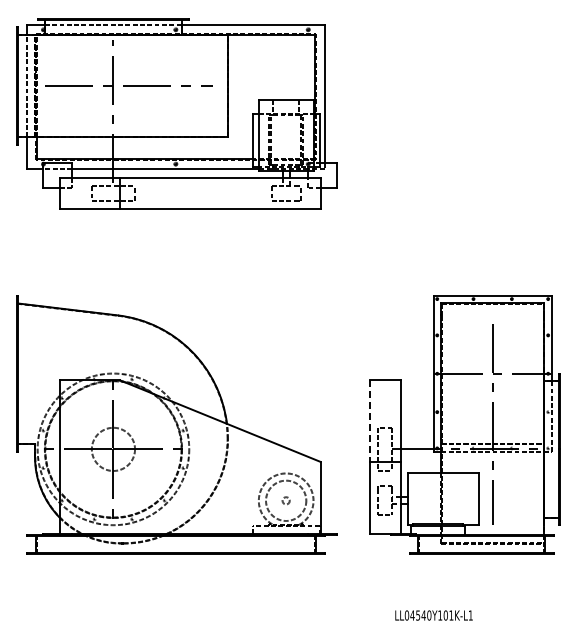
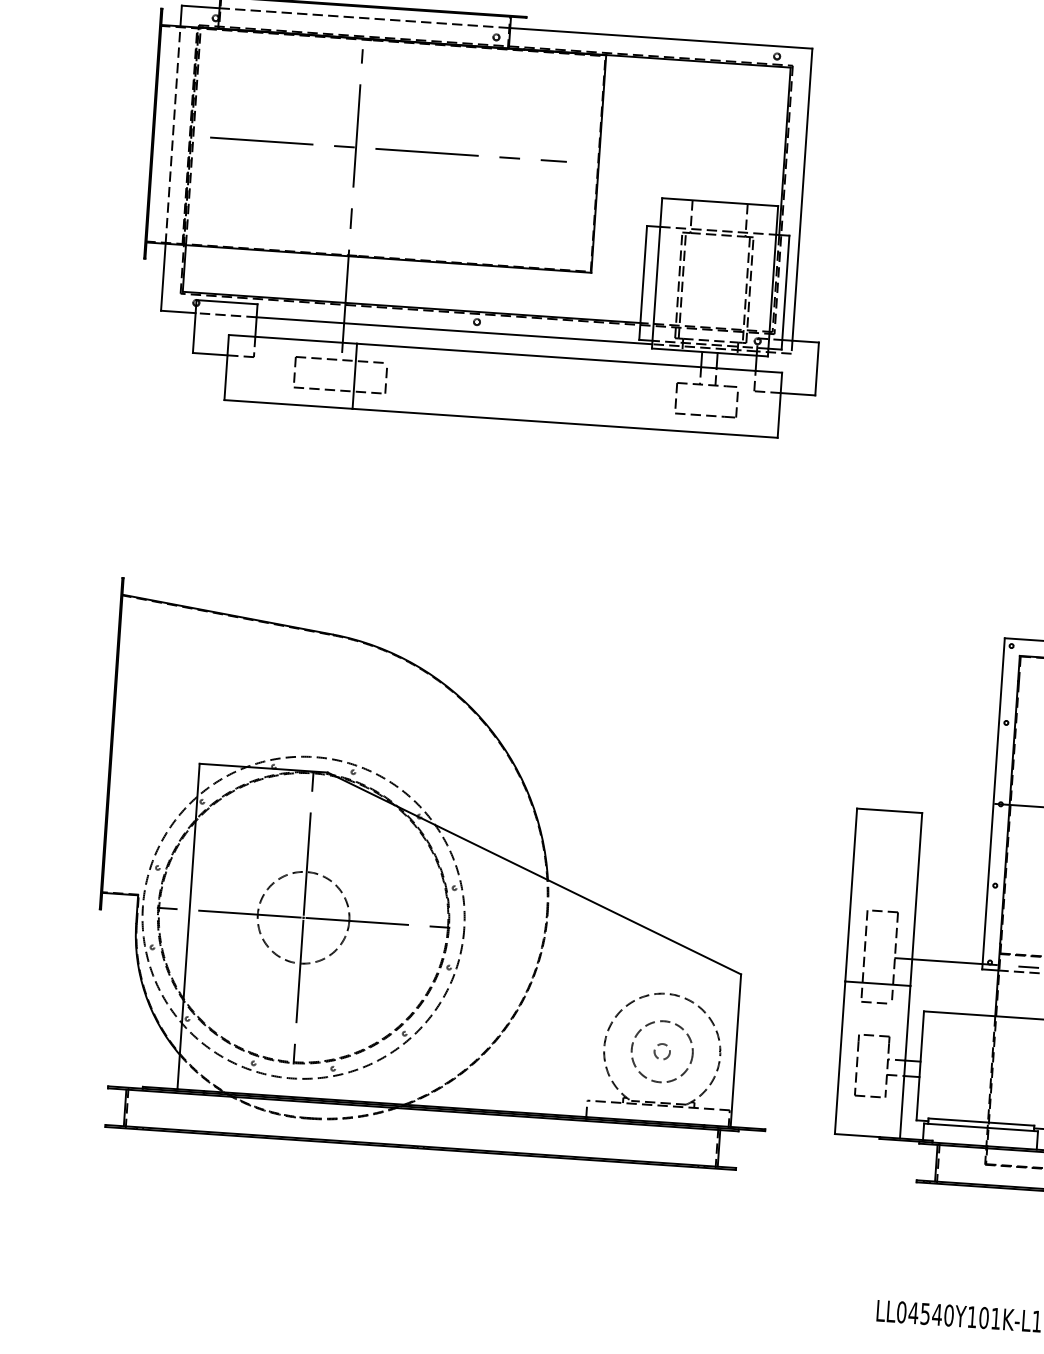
line: (369, 421) -> (850, 895), dashed -> solid
circle: (285, 500) -> (660, 1050), size x0.71

